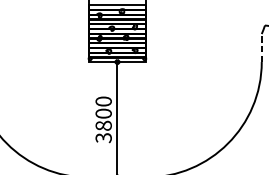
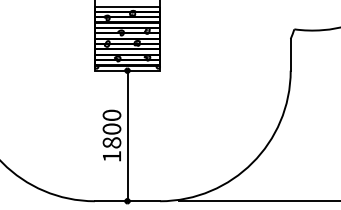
line: (261, 47) -> (290, 54), dashed -> solid
text: (103, 137) -> (111, 156), 3800 -> 1800

